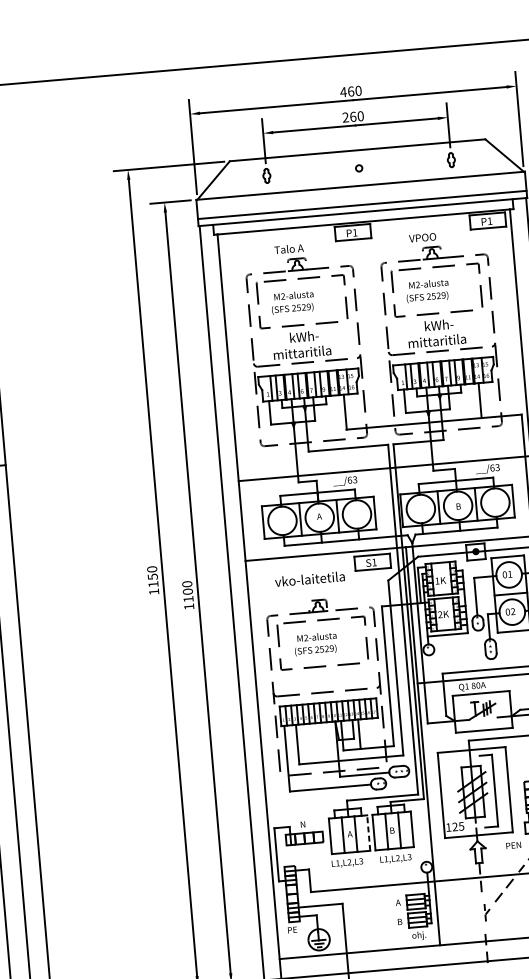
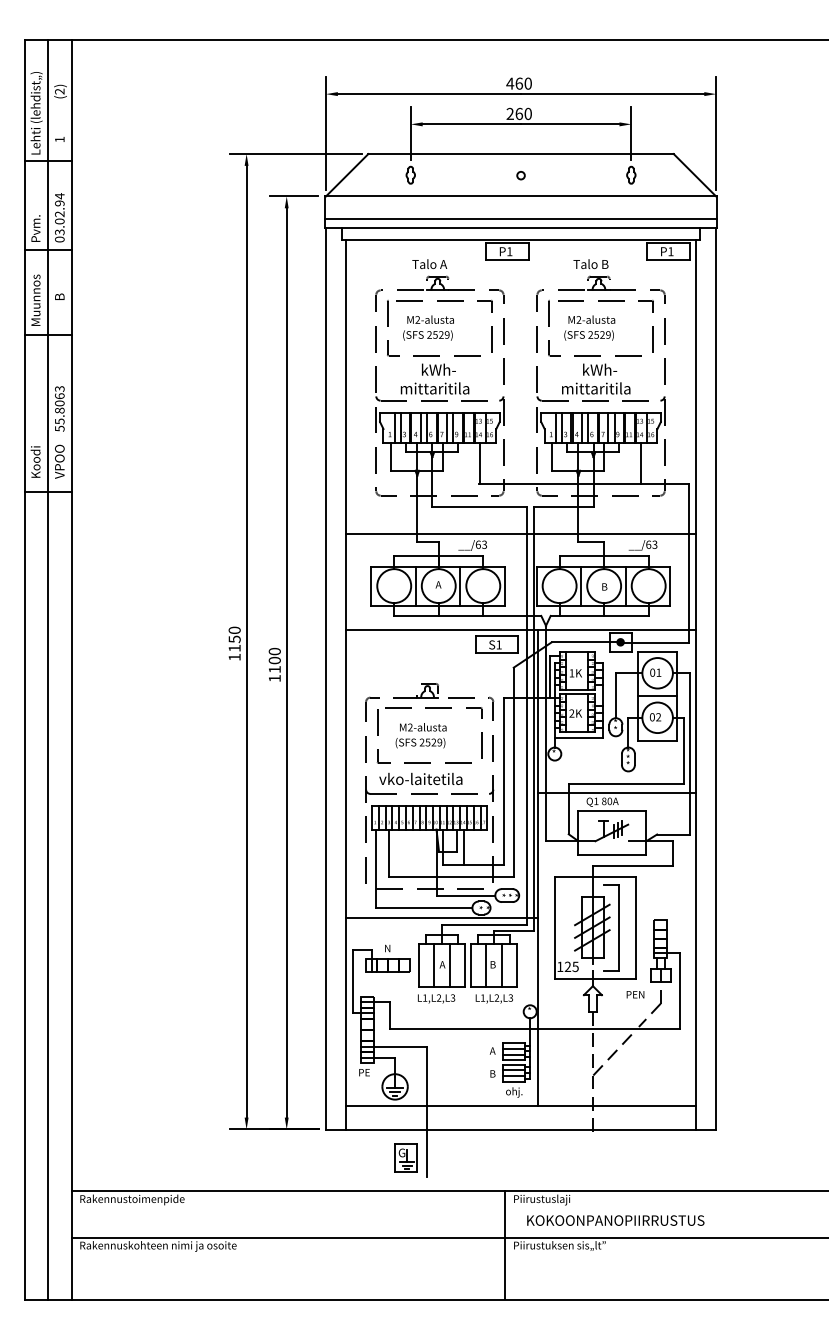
text: (423, 237) -> (590, 264), VPOO -> Talo B
text: (309, 578) -> (420, 778), moved
line: (346, 795) -> (442, 918), added
line: (368, 832) -> (464, 964), dashed -> solid
part: (487, 912) -> (597, 1071), size x1.67

